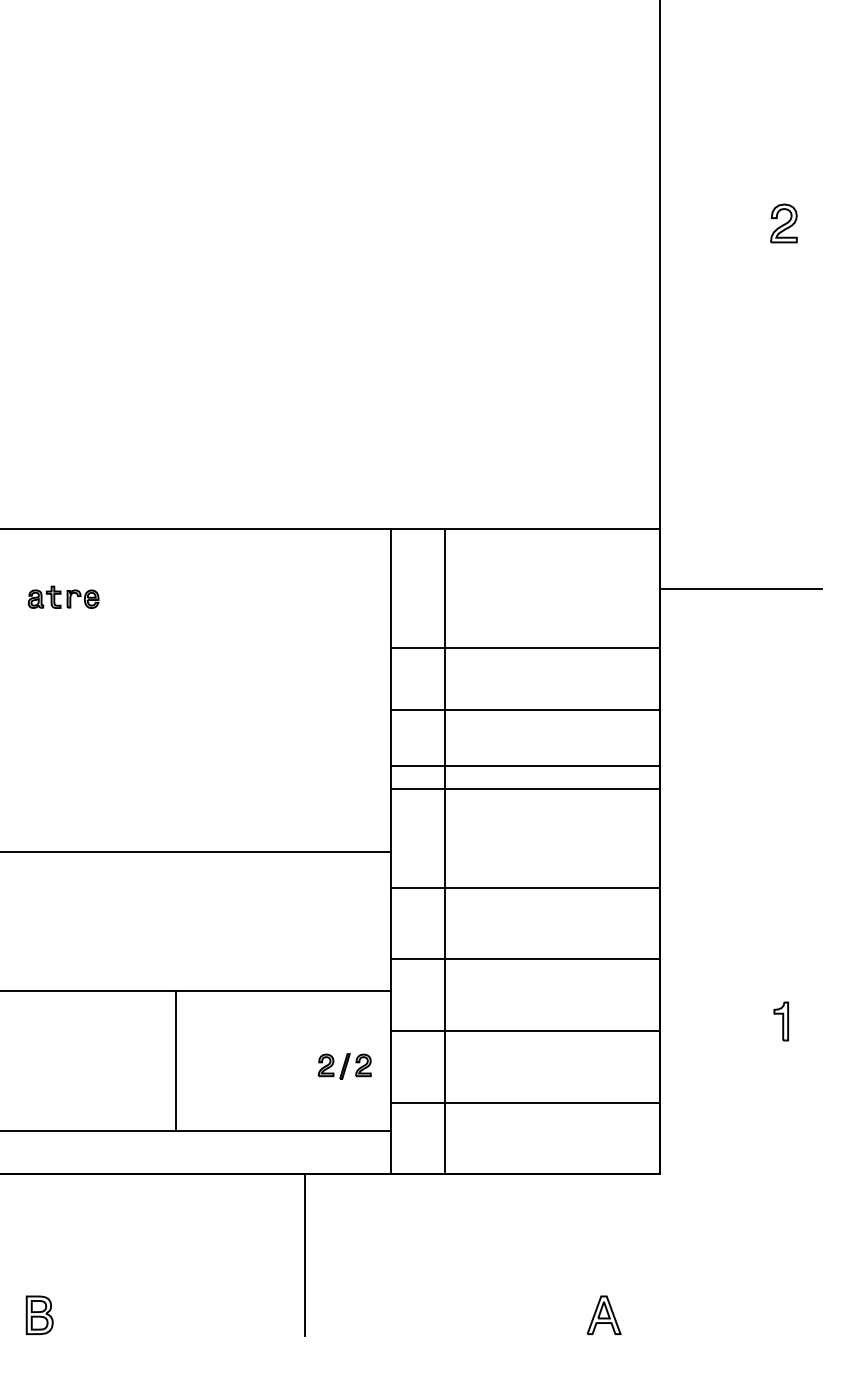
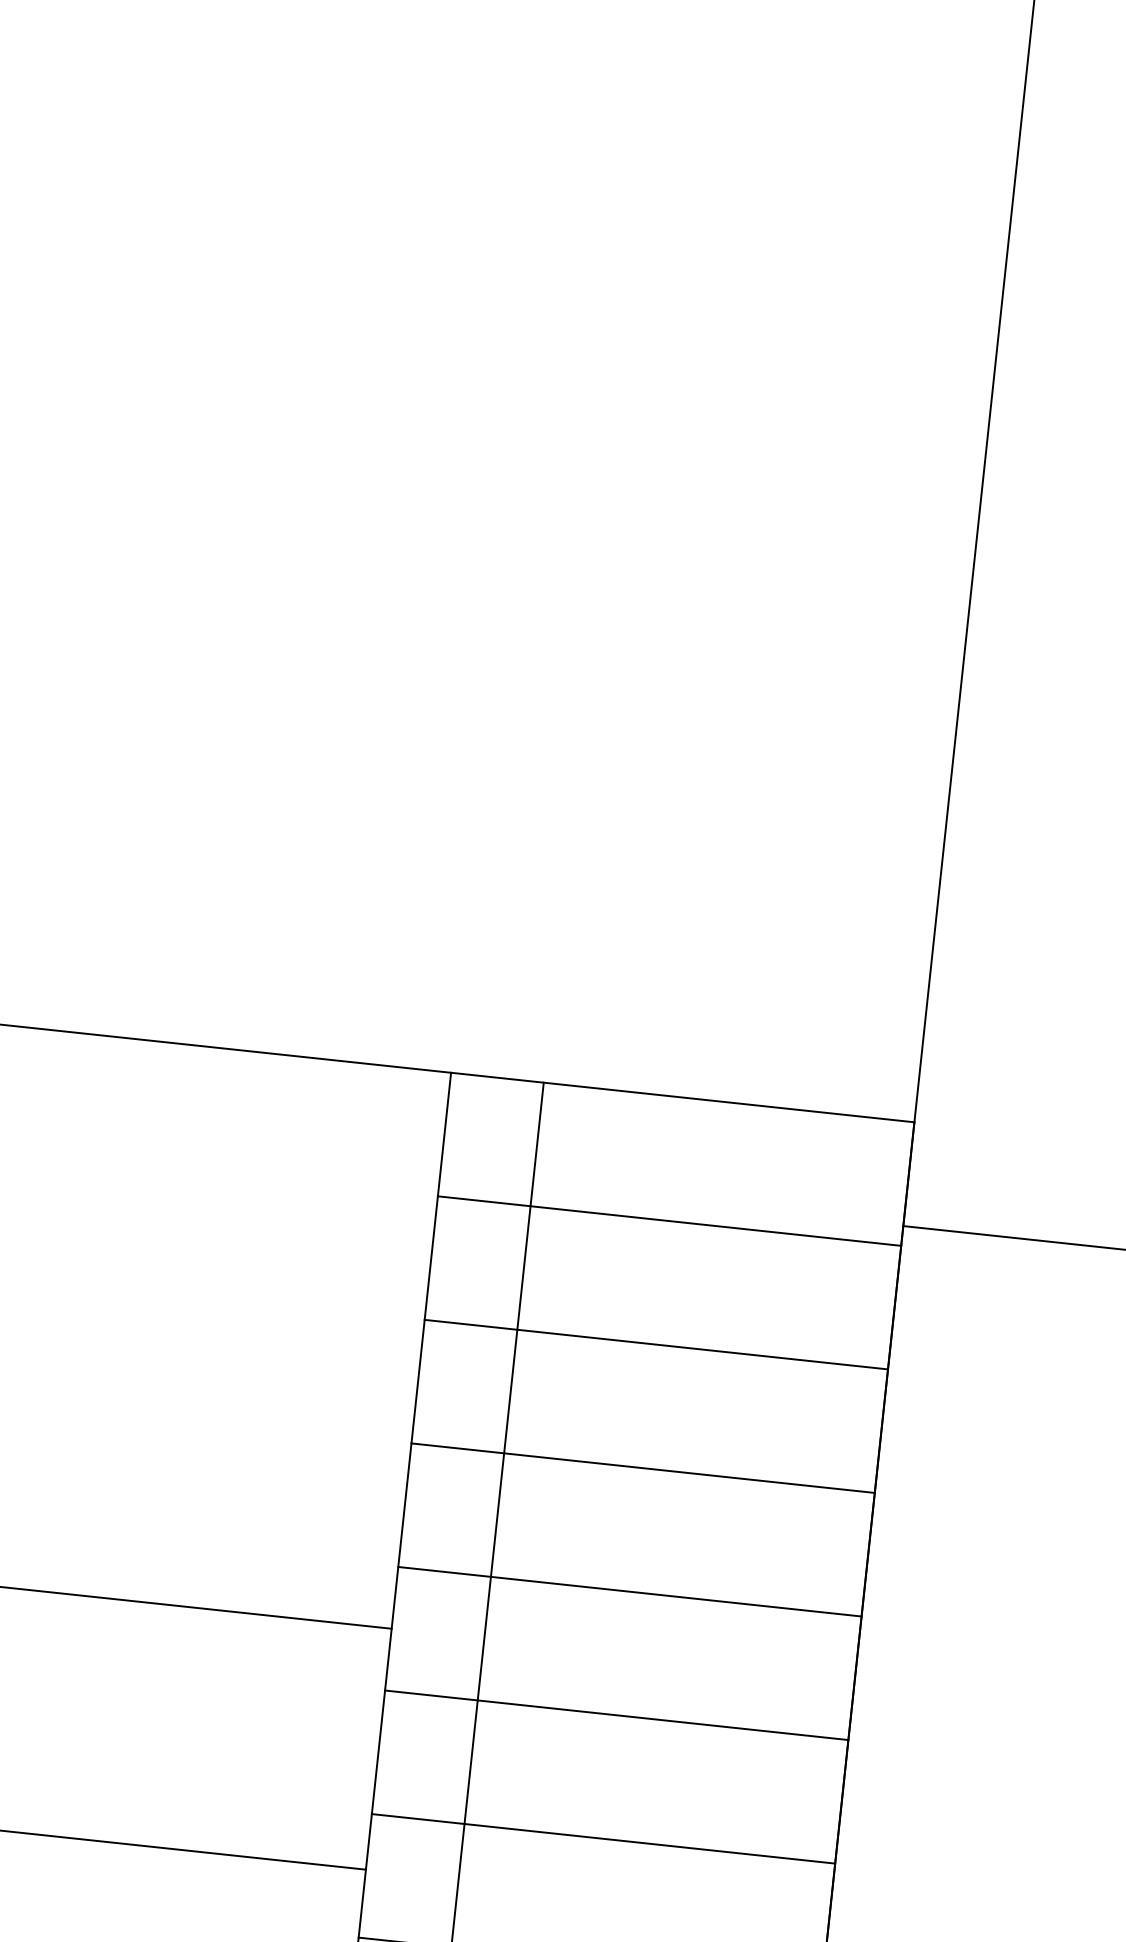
line: (525, 647) -> (669, 1220), moved
line: (525, 710) -> (655, 1344), moved
line: (525, 765) -> (629, 1591), moved
line: (525, 789) -> (642, 1468), moved

